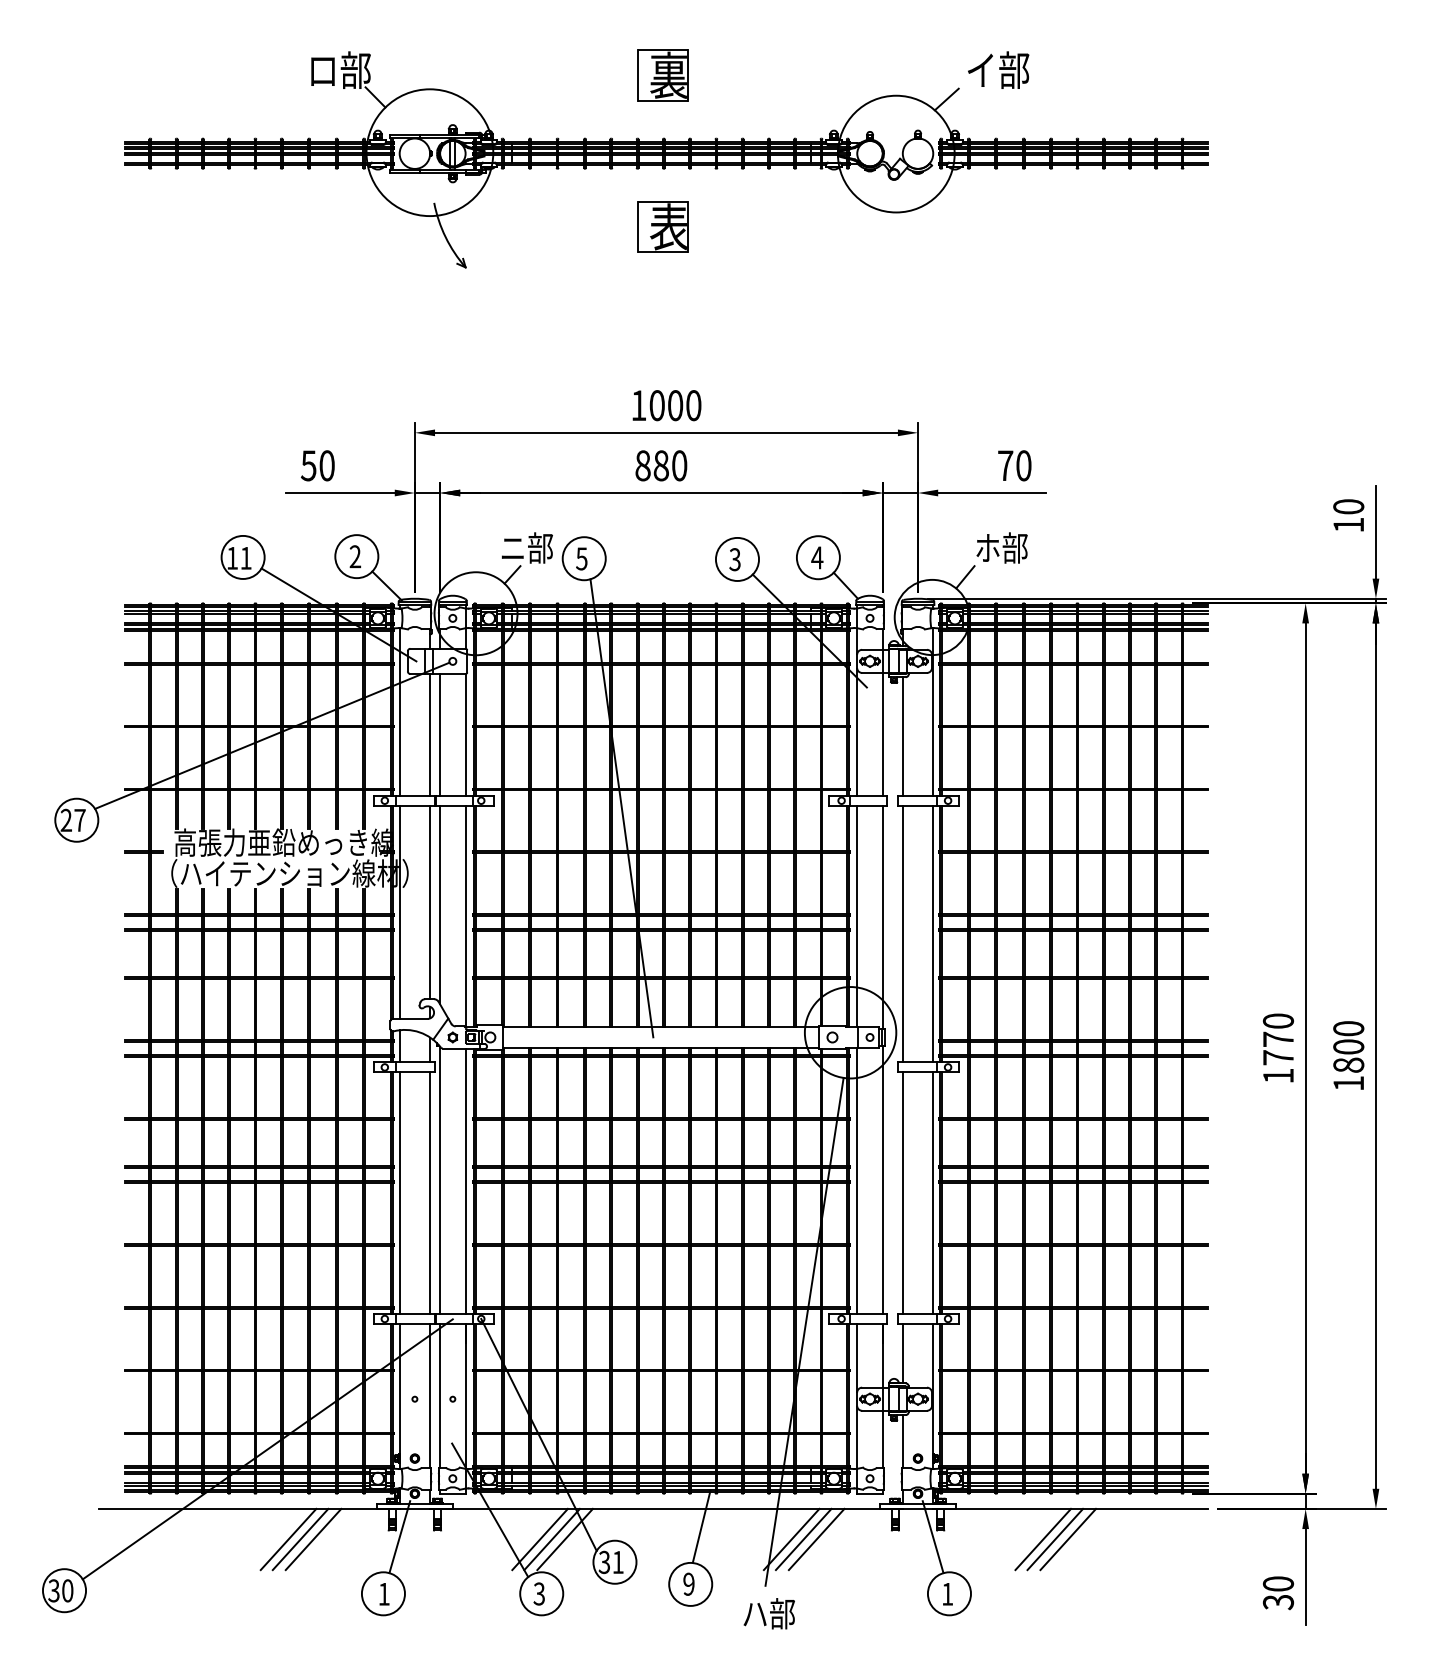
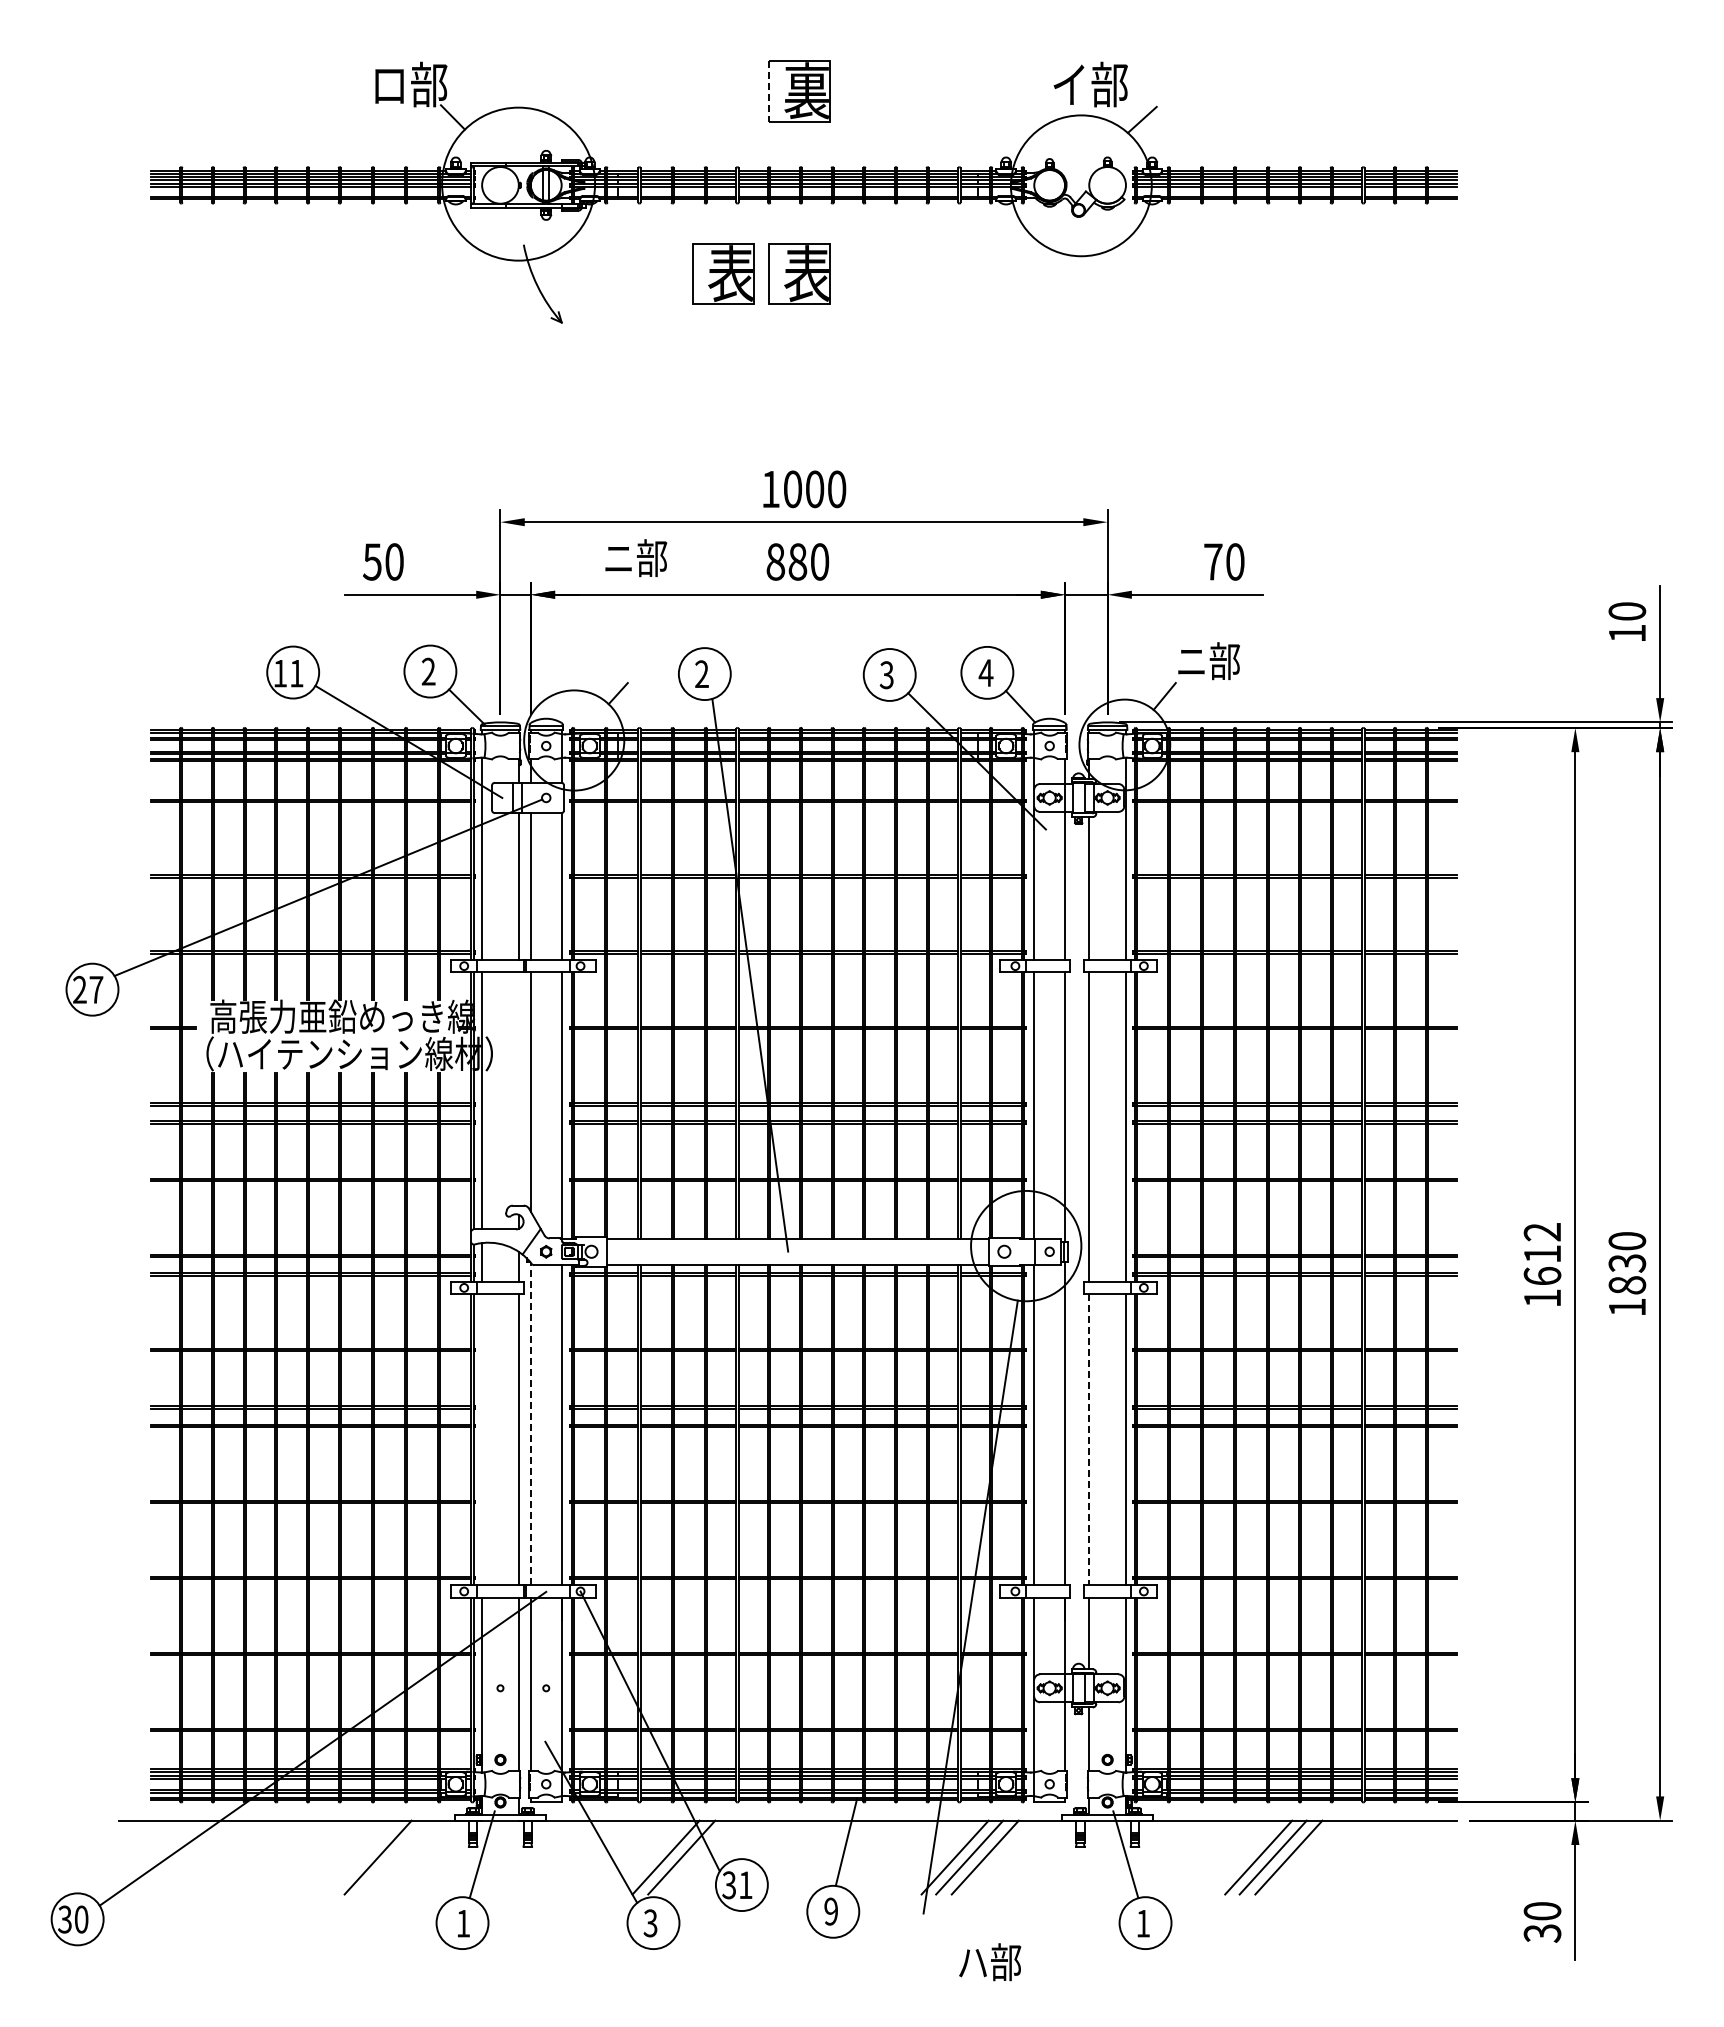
text: (998, 70) -> (1090, 84), moved
line: (637, 75) -> (769, 91), solid -> dashed
part: (599, 226) -> (723, 273), added
text: (987, 547) -> (1191, 660), ホ部 -> ニ部
text: (527, 548) -> (636, 558), moved
text: (581, 559) -> (701, 674), 5 -> 2
line: (429, 902) -> (518, 1088), removed
text: (1278, 1039) -> (1542, 1254), 1770 -> 1612
text: (1348, 1047) -> (1627, 1263), 1800 -> 1830
line: (439, 1179) -> (530, 1423), solid -> dashed
line: (400, 1193) -> (482, 1439), removed
line: (903, 1193) -> (1089, 1439), solid -> dashed
line: (288, 1539) -> (347, 1857), removed
line: (300, 1539) -> (362, 1857), removed
line: (540, 1539) -> (651, 1857), removed
text: (769, 1614) -> (990, 1962), moved

